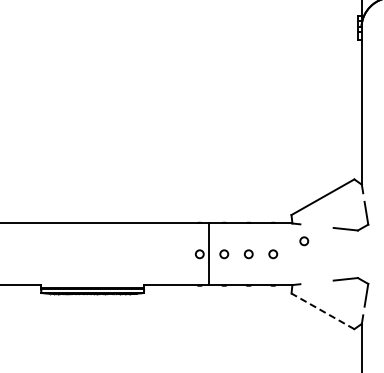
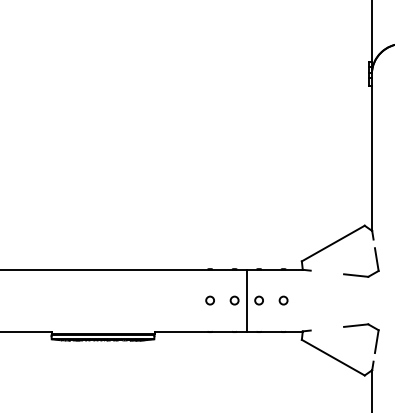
circle: (304, 241) -> (314, 287), removed
line: (208, 254) -> (246, 300), moved
line: (322, 311) -> (332, 357), dashed -> solid

